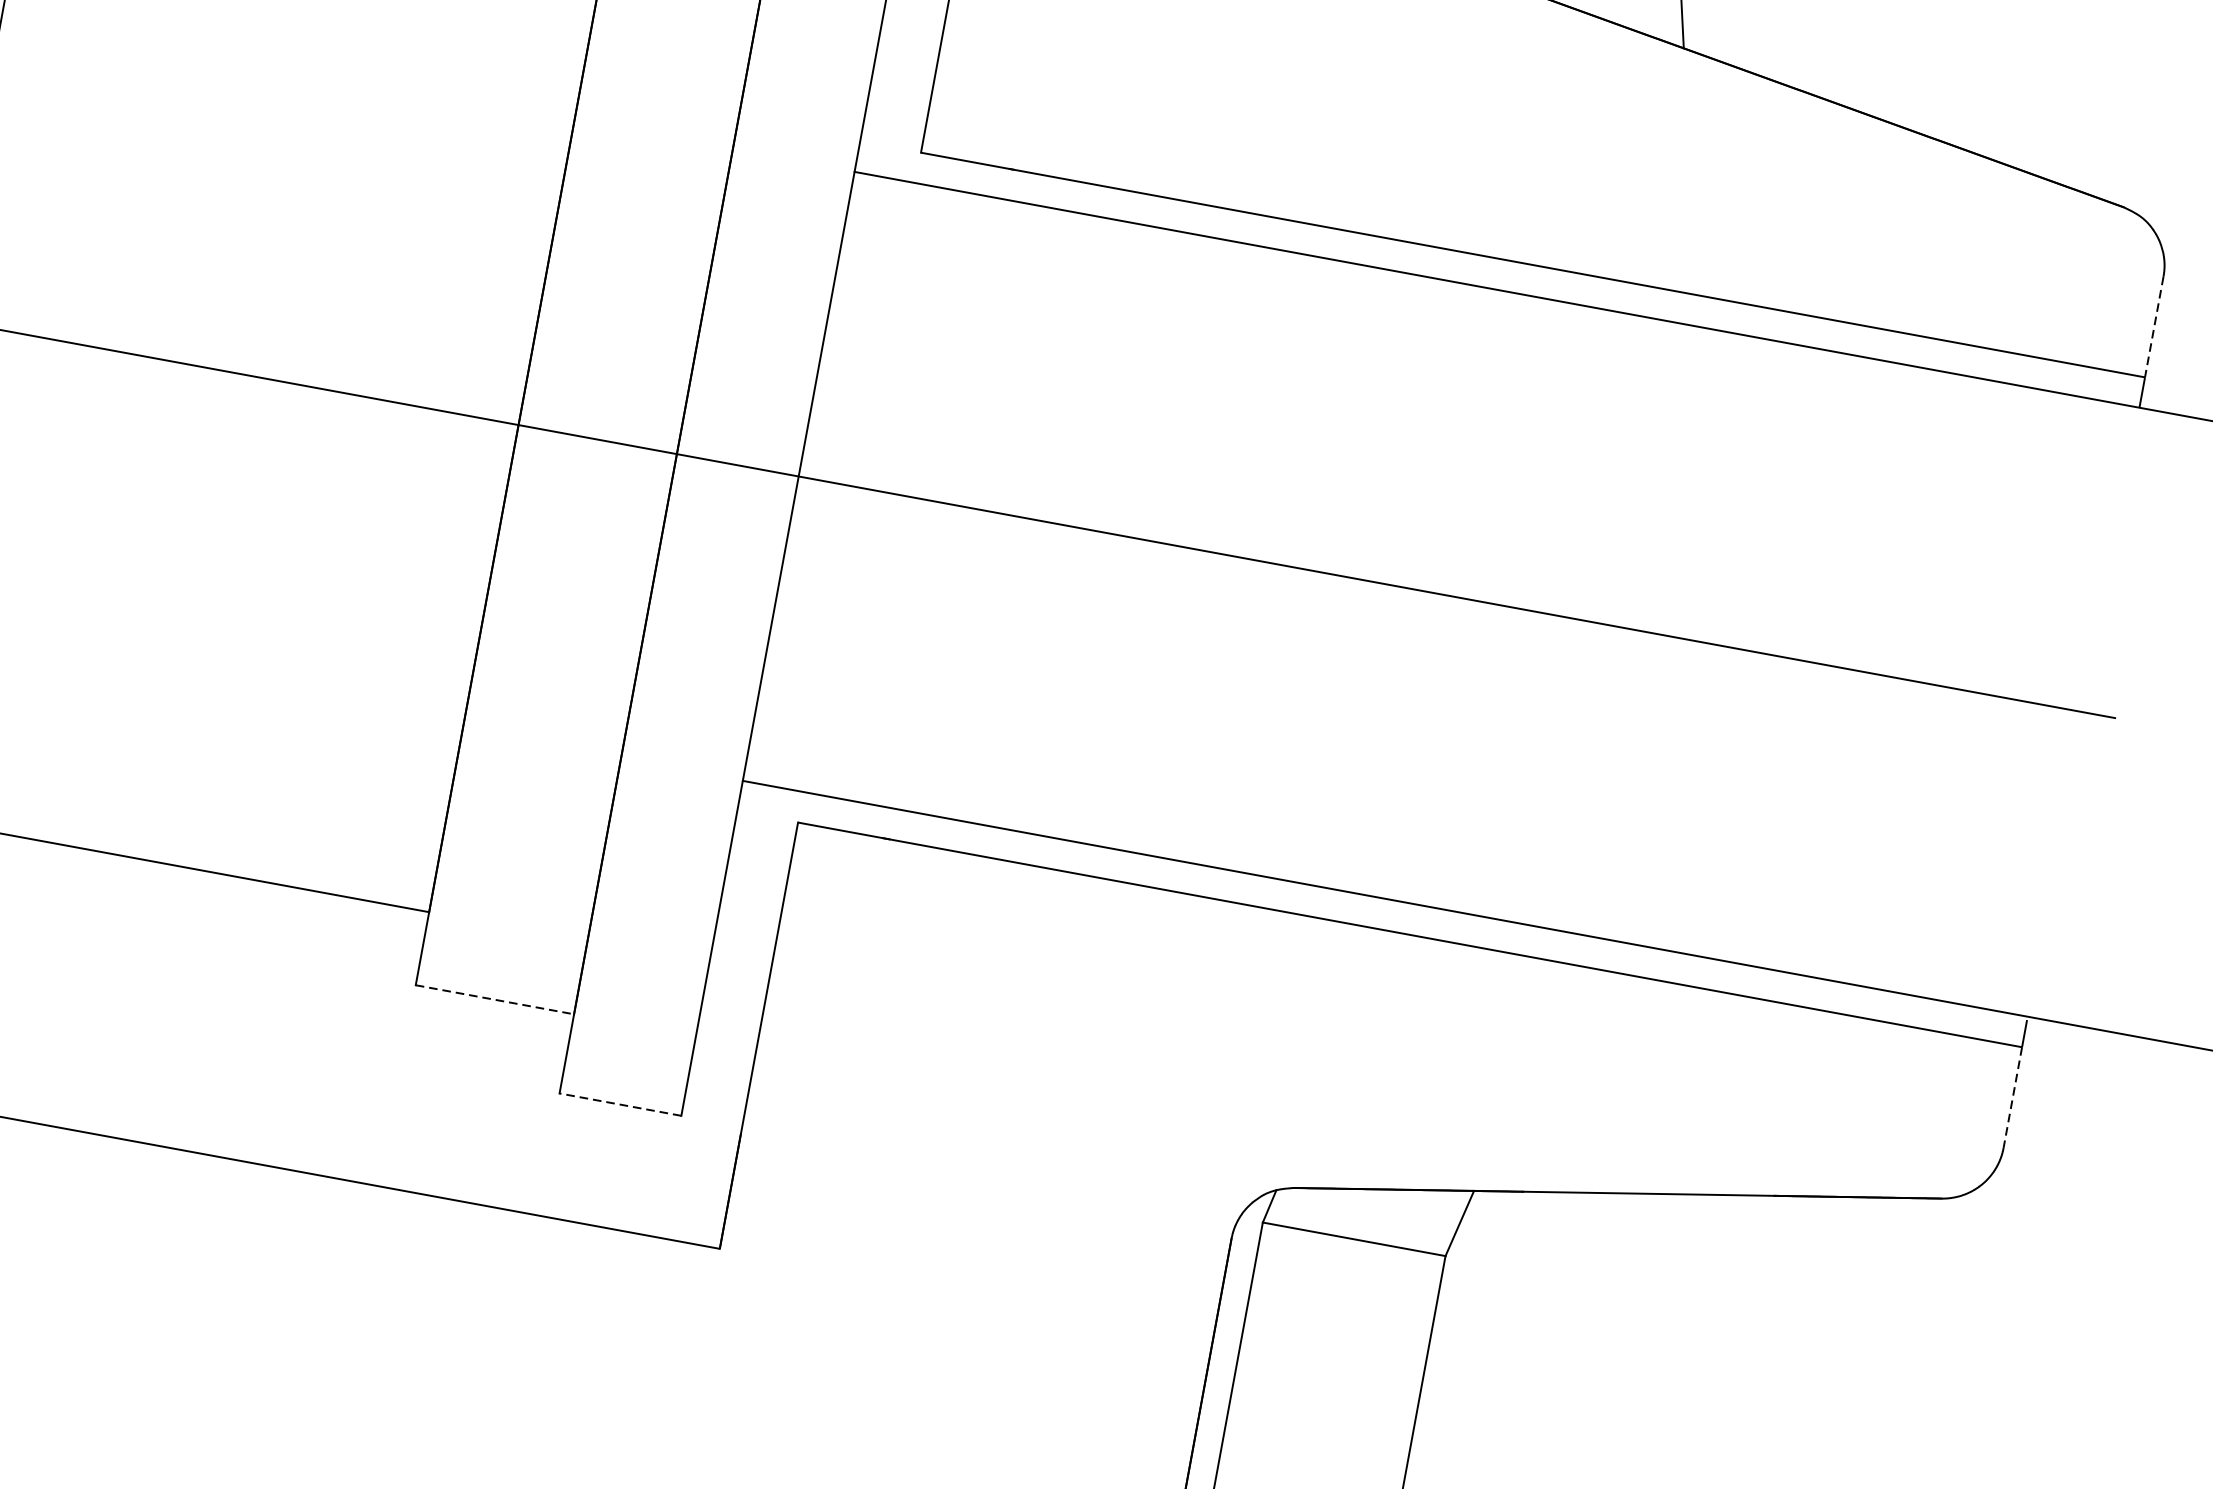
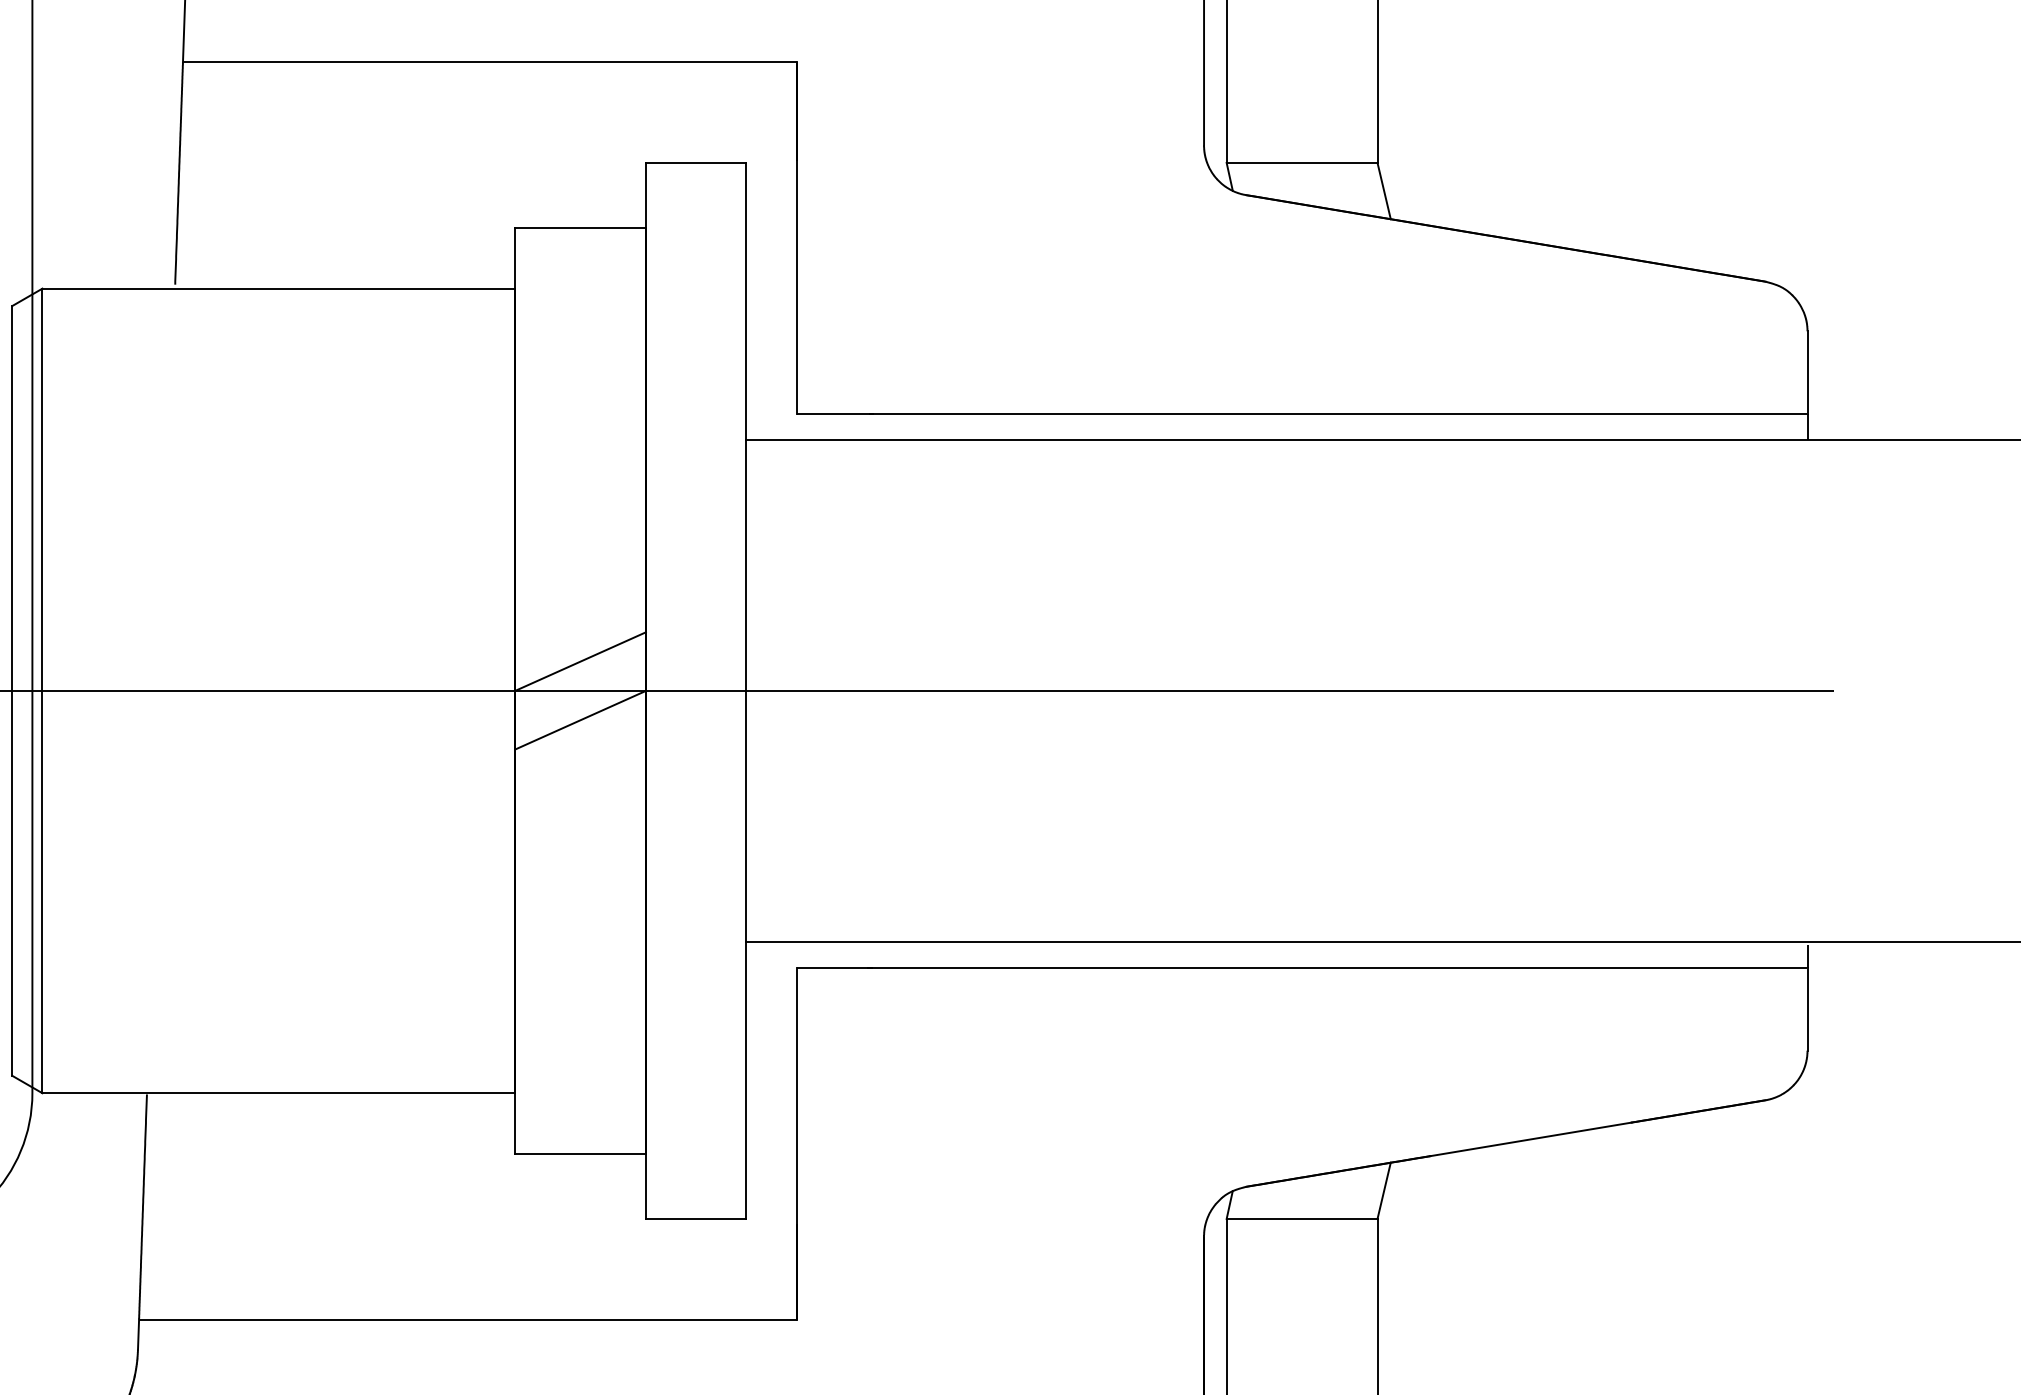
line: (2154, 326) -> (1807, 372), dashed -> solid
line: (604, 403) -> (580, 661), added
line: (591, 474) -> (580, 719), added
line: (496, 999) -> (581, 1153), dashed -> solid
line: (2012, 1097) -> (1807, 1009), dashed -> solid
line: (619, 1103) -> (695, 1218), dashed -> solid

